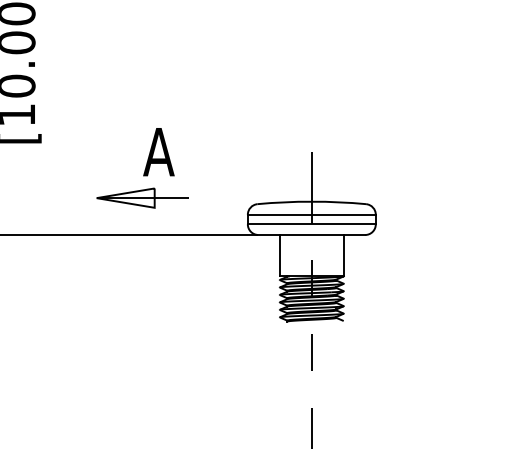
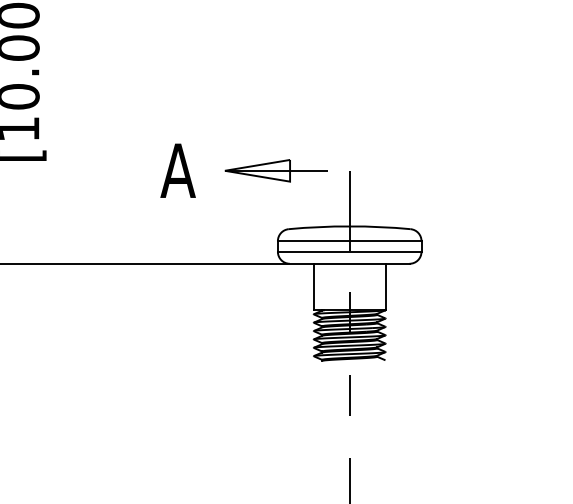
part: (142, 197) -> (276, 170), moved

